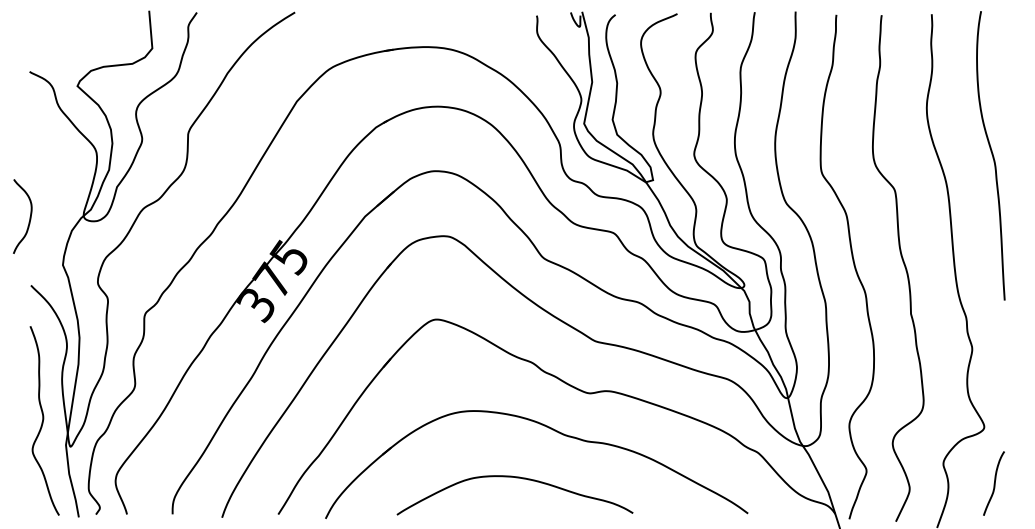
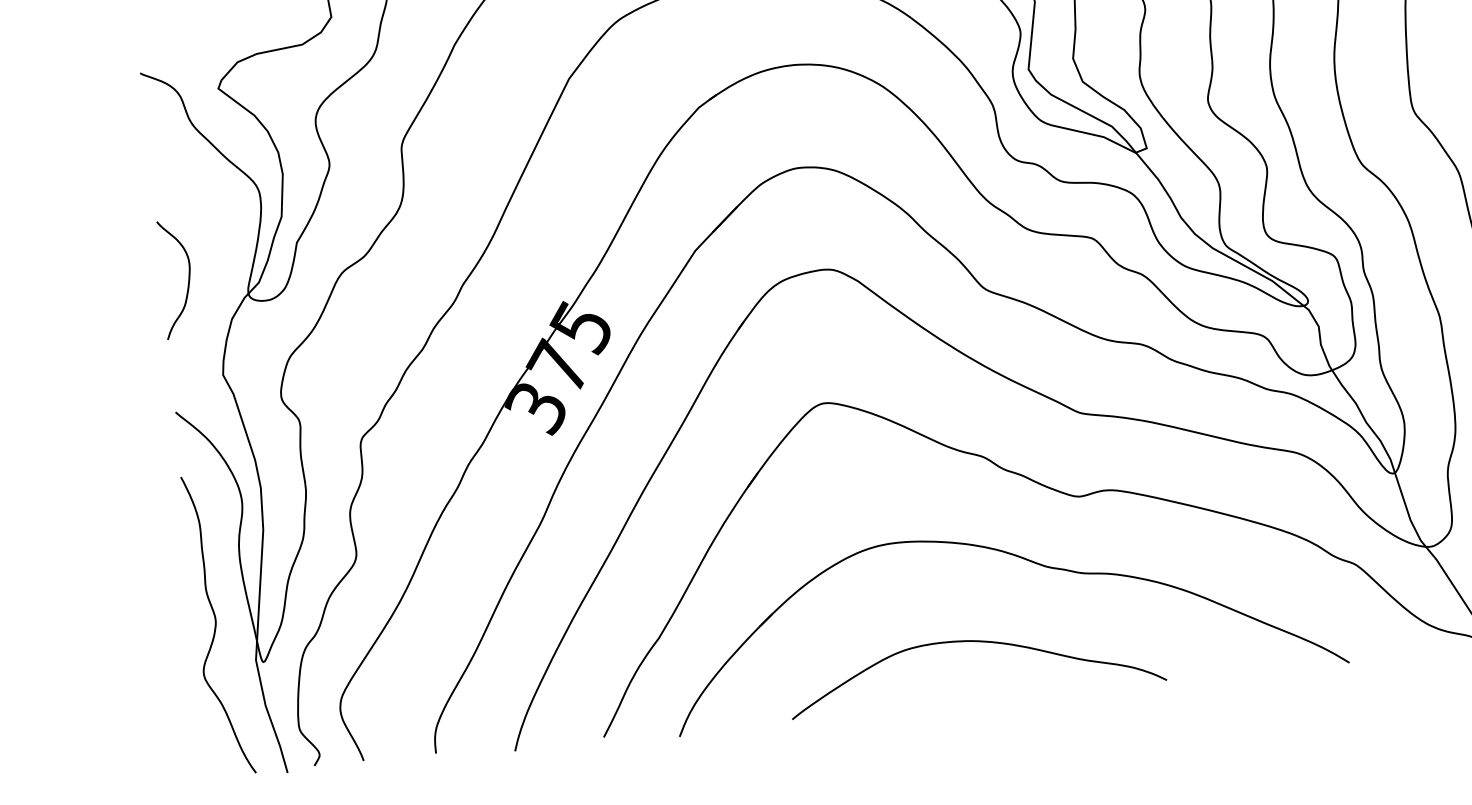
curve: (29, 216) -> (187, 278), moved

